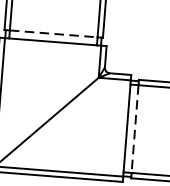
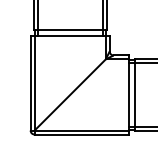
line: (54, 33) -> (70, 29), dashed -> solid
line: (135, 129) -> (135, 95), dashed -> solid

